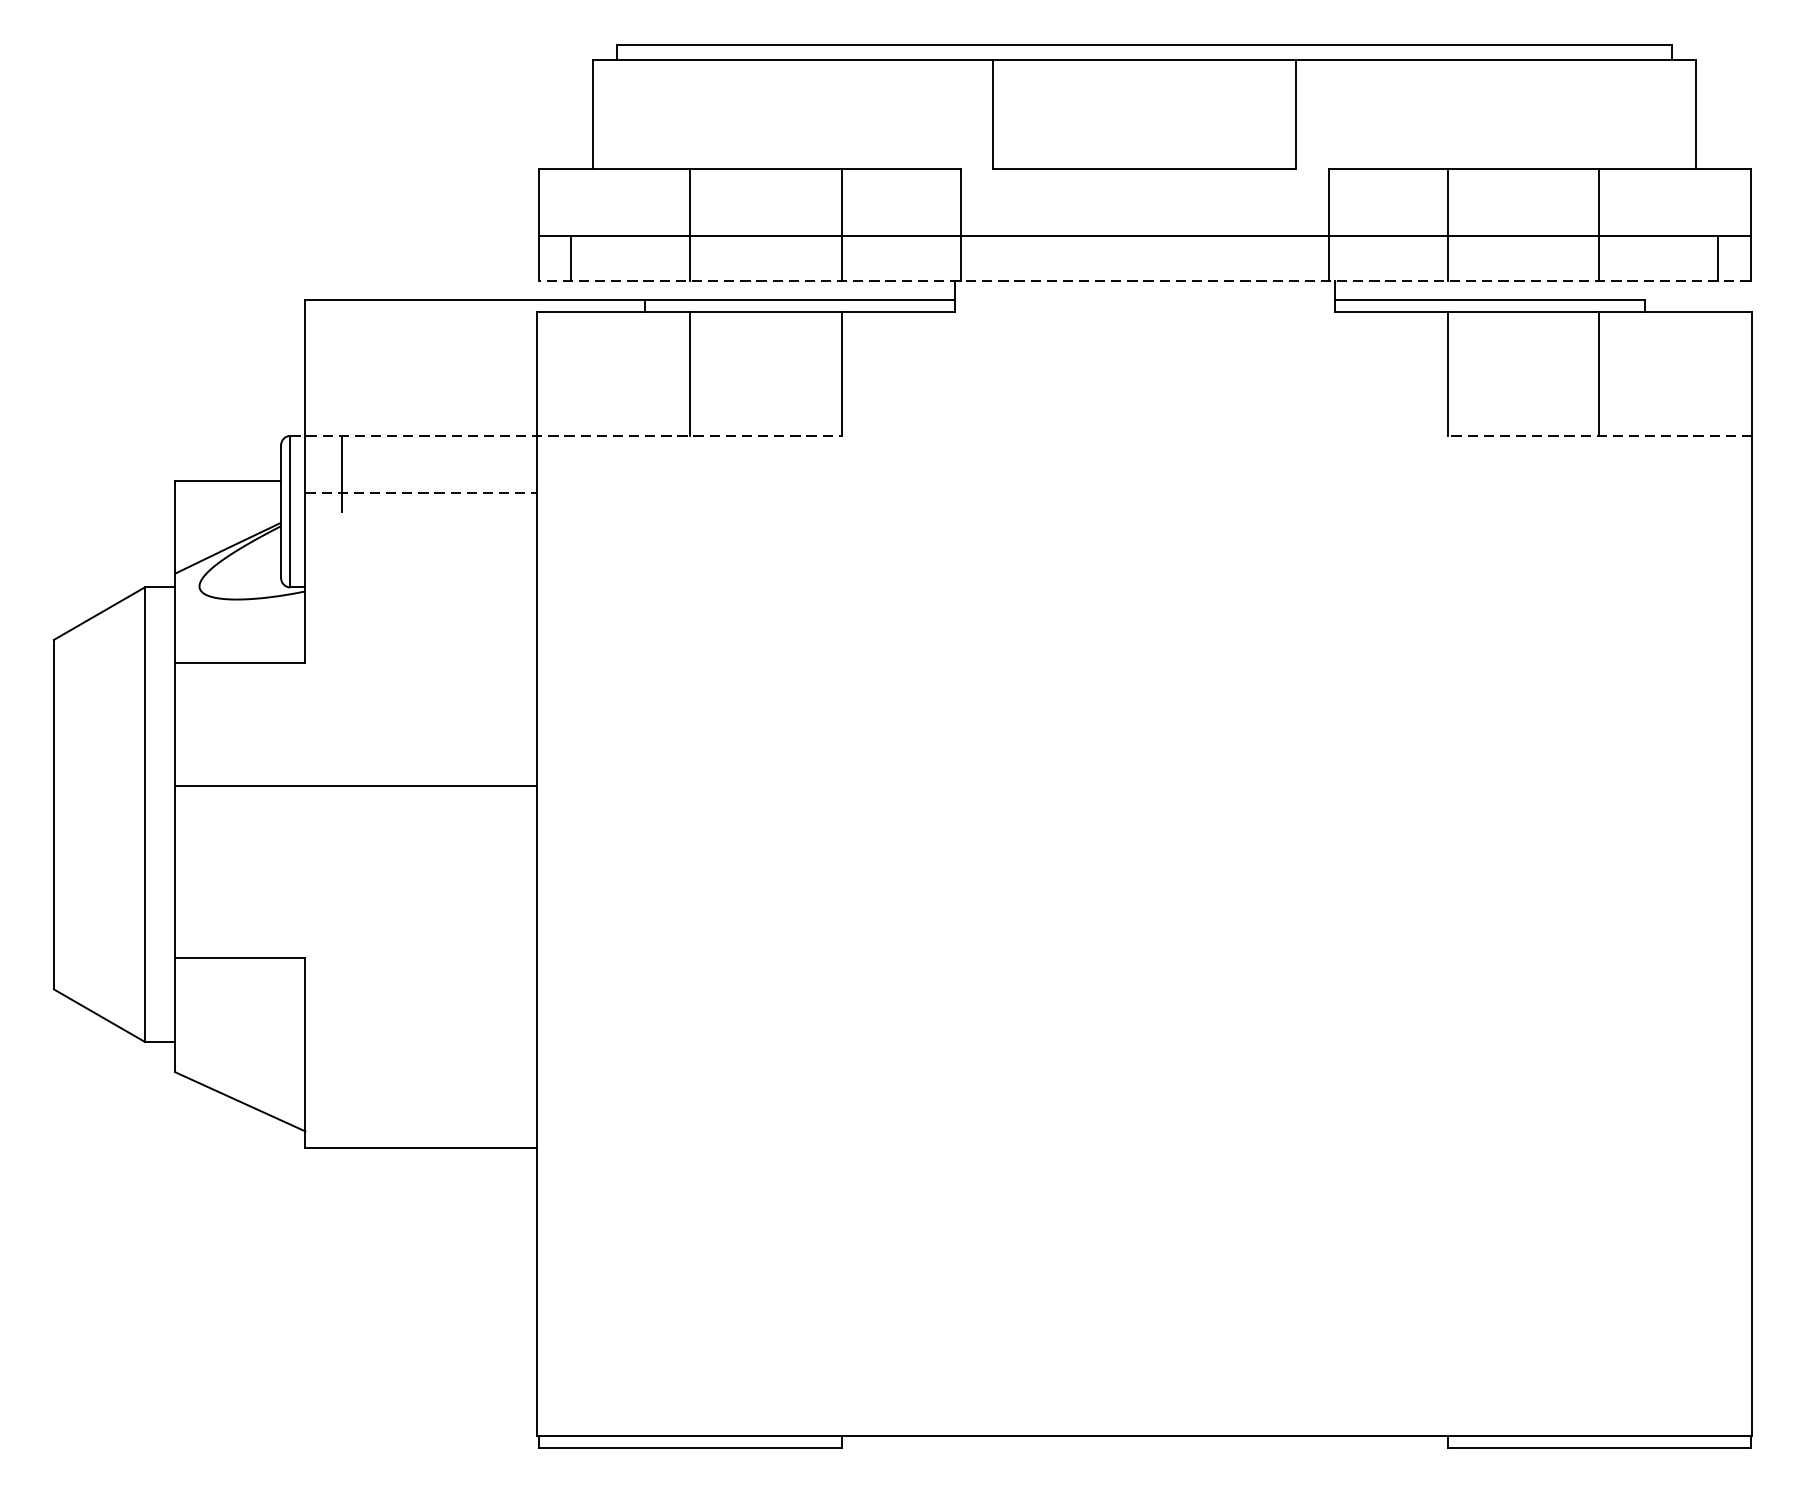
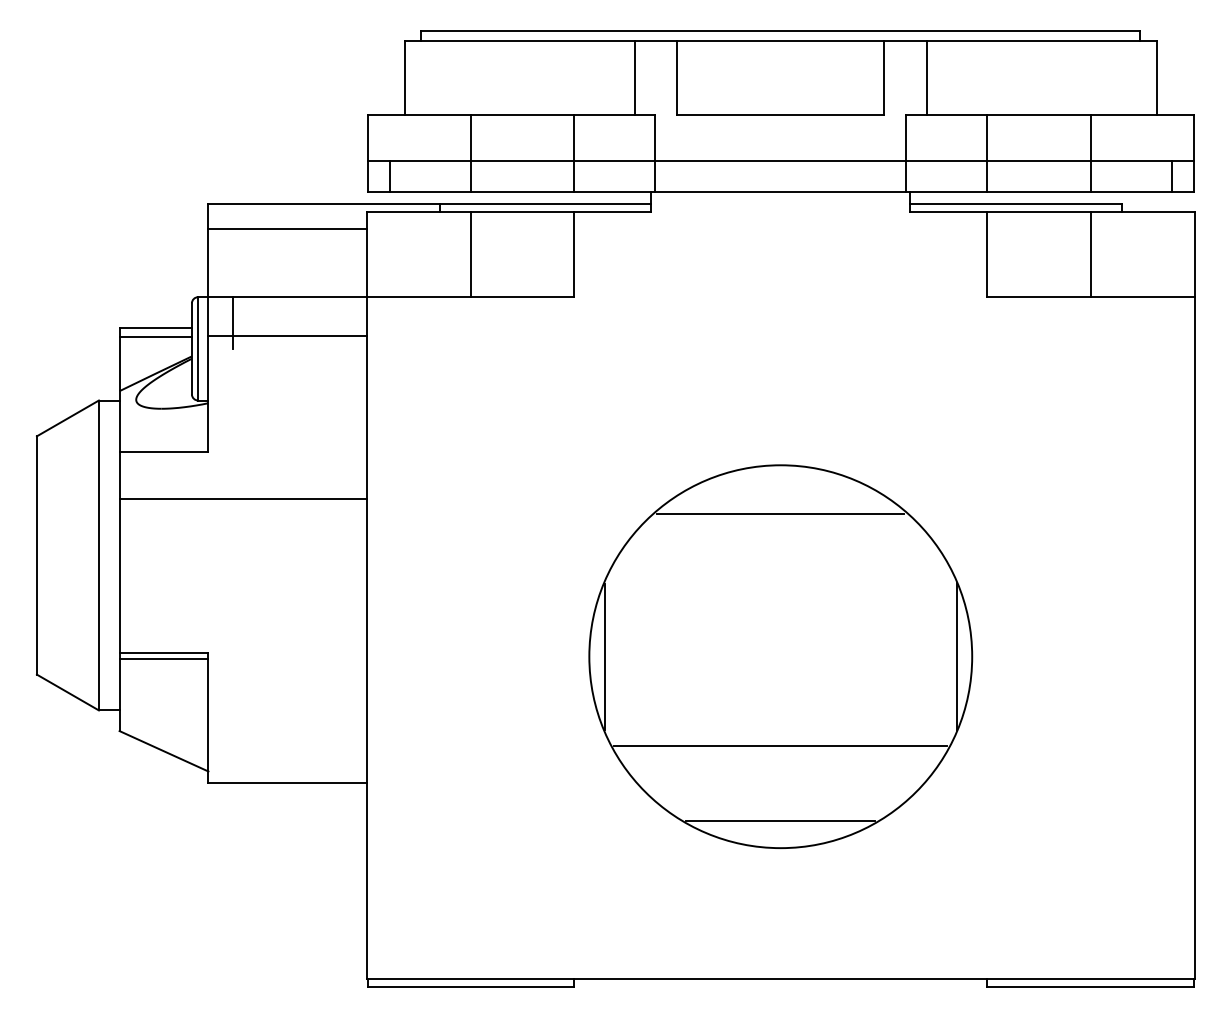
line: (930, 115) -> (634, 78), added
line: (1358, 115) -> (926, 78), added
line: (1144, 280) -> (780, 191), dashed -> solid
line: (421, 335) -> (287, 228), added
line: (566, 436) -> (386, 297), dashed -> solid
line: (1600, 436) -> (1091, 297), dashed -> solid
line: (421, 492) -> (287, 335), dashed -> solid
line: (227, 493) -> (155, 336), added
line: (355, 785) -> (242, 498), moved
part: (1144, 962) -> (780, 656), added
line: (239, 965) -> (163, 658), added

